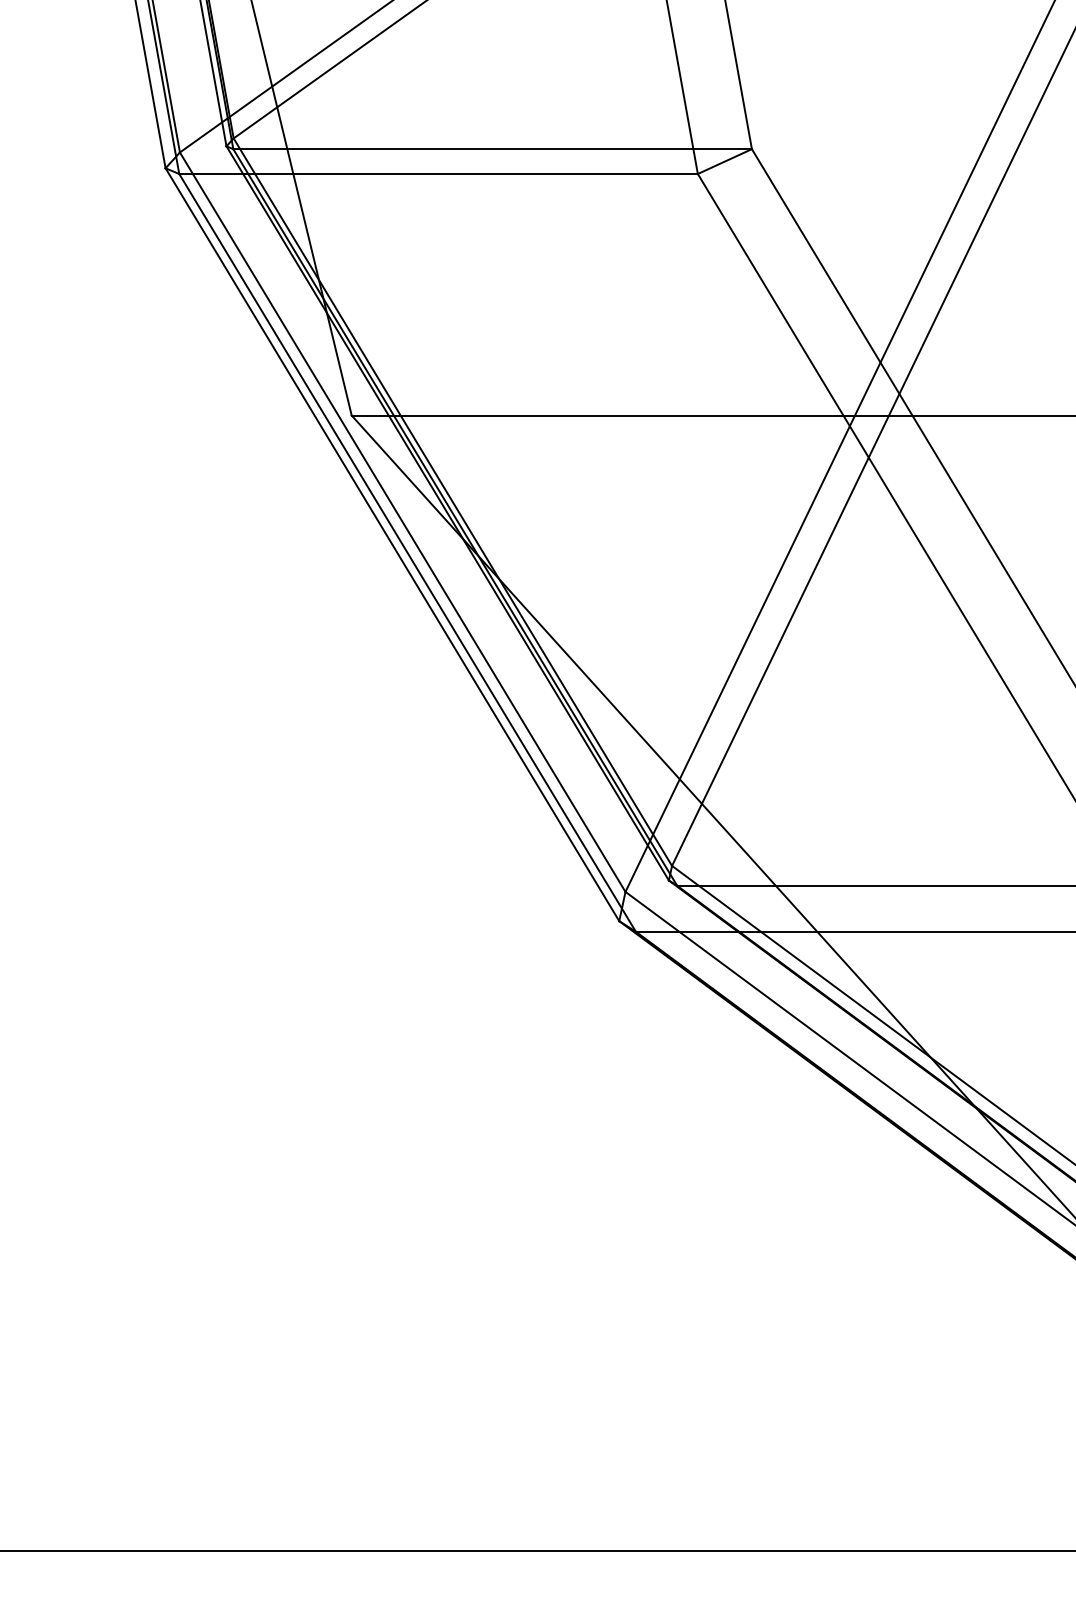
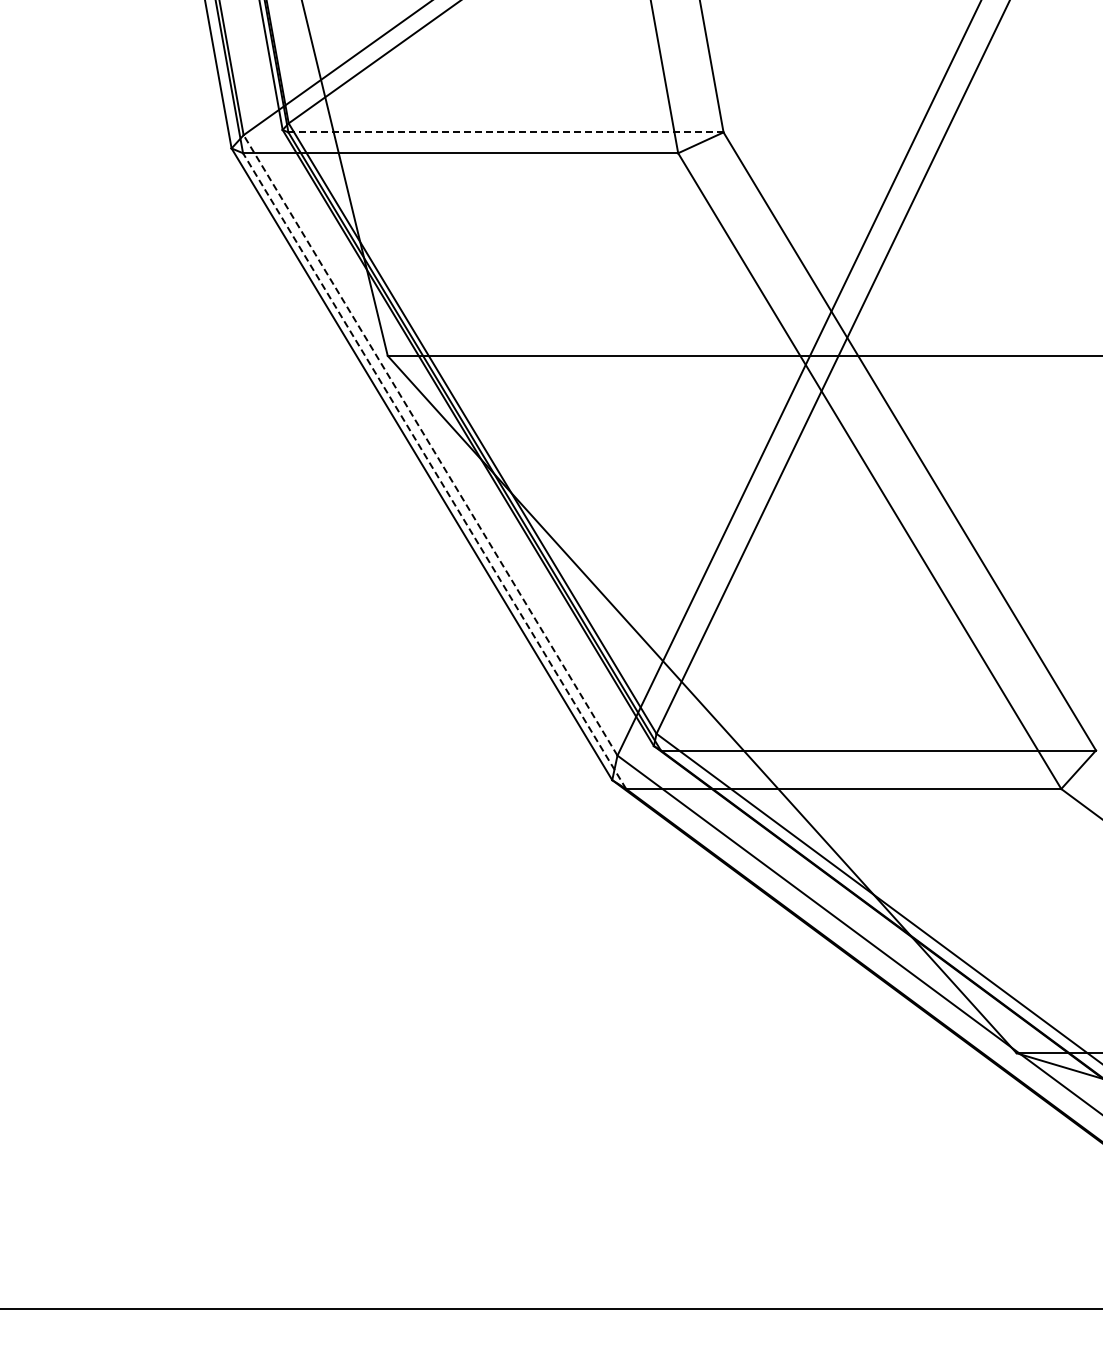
line: (492, 149) -> (505, 132), solid -> dashed
line: (402, 521) -> (430, 444), solid -> dashed
line: (407, 552) -> (434, 470), solid -> dashed

